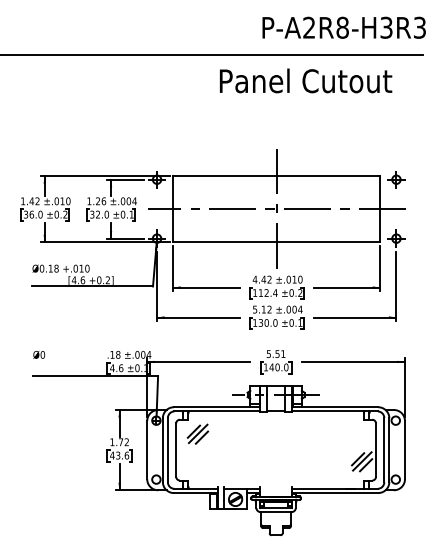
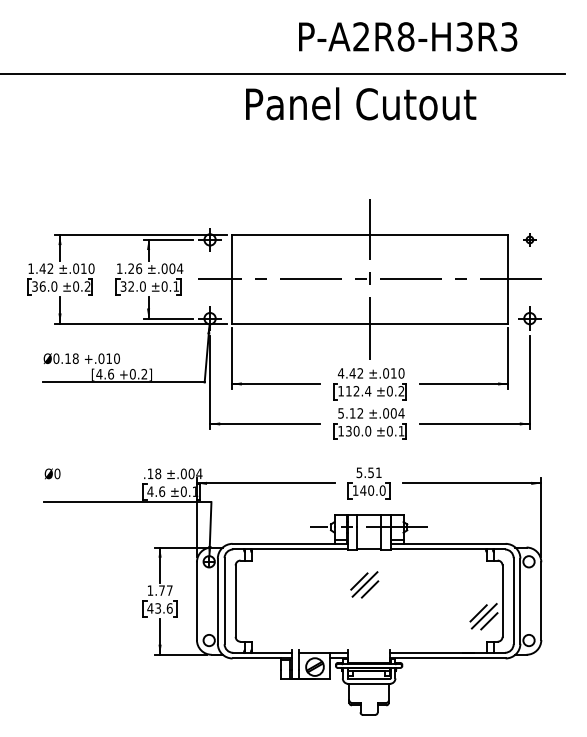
text: (344, 27) -> (408, 36), moved
text: (306, 80) -> (361, 103), moved
part: (396, 179) -> (529, 239), size x0.6
part: (197, 433) -> (364, 584), moved
text: (126, 442) -> (169, 590), 1.72 -> 1.77

